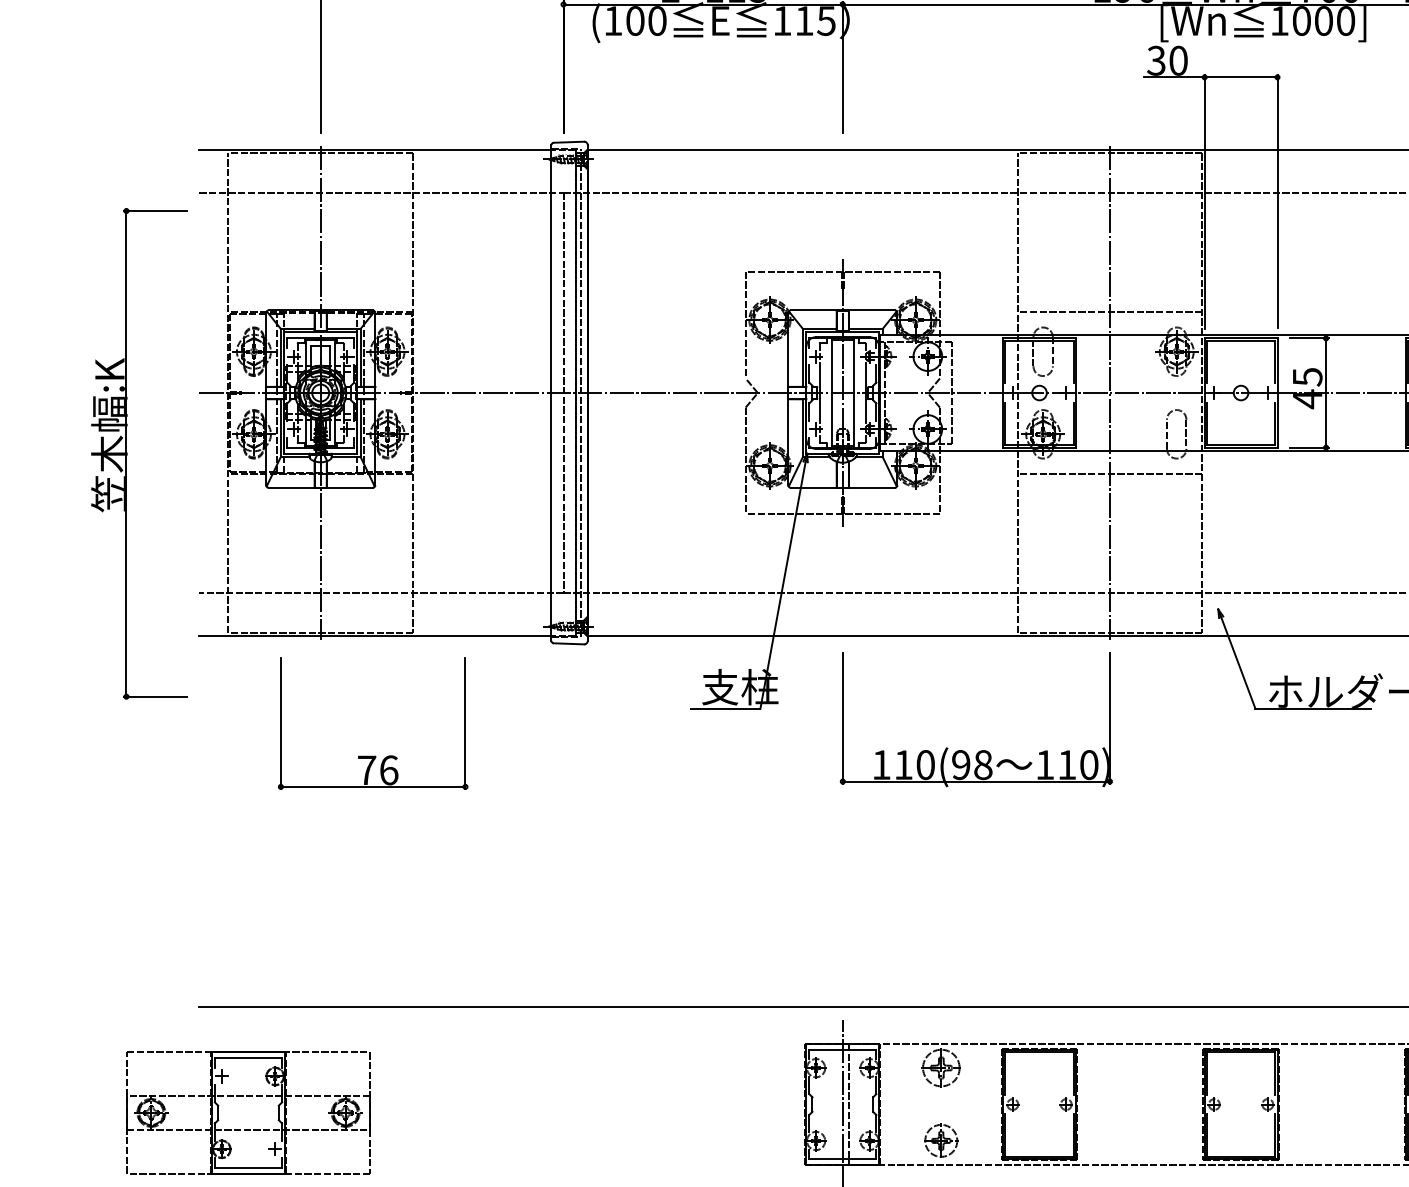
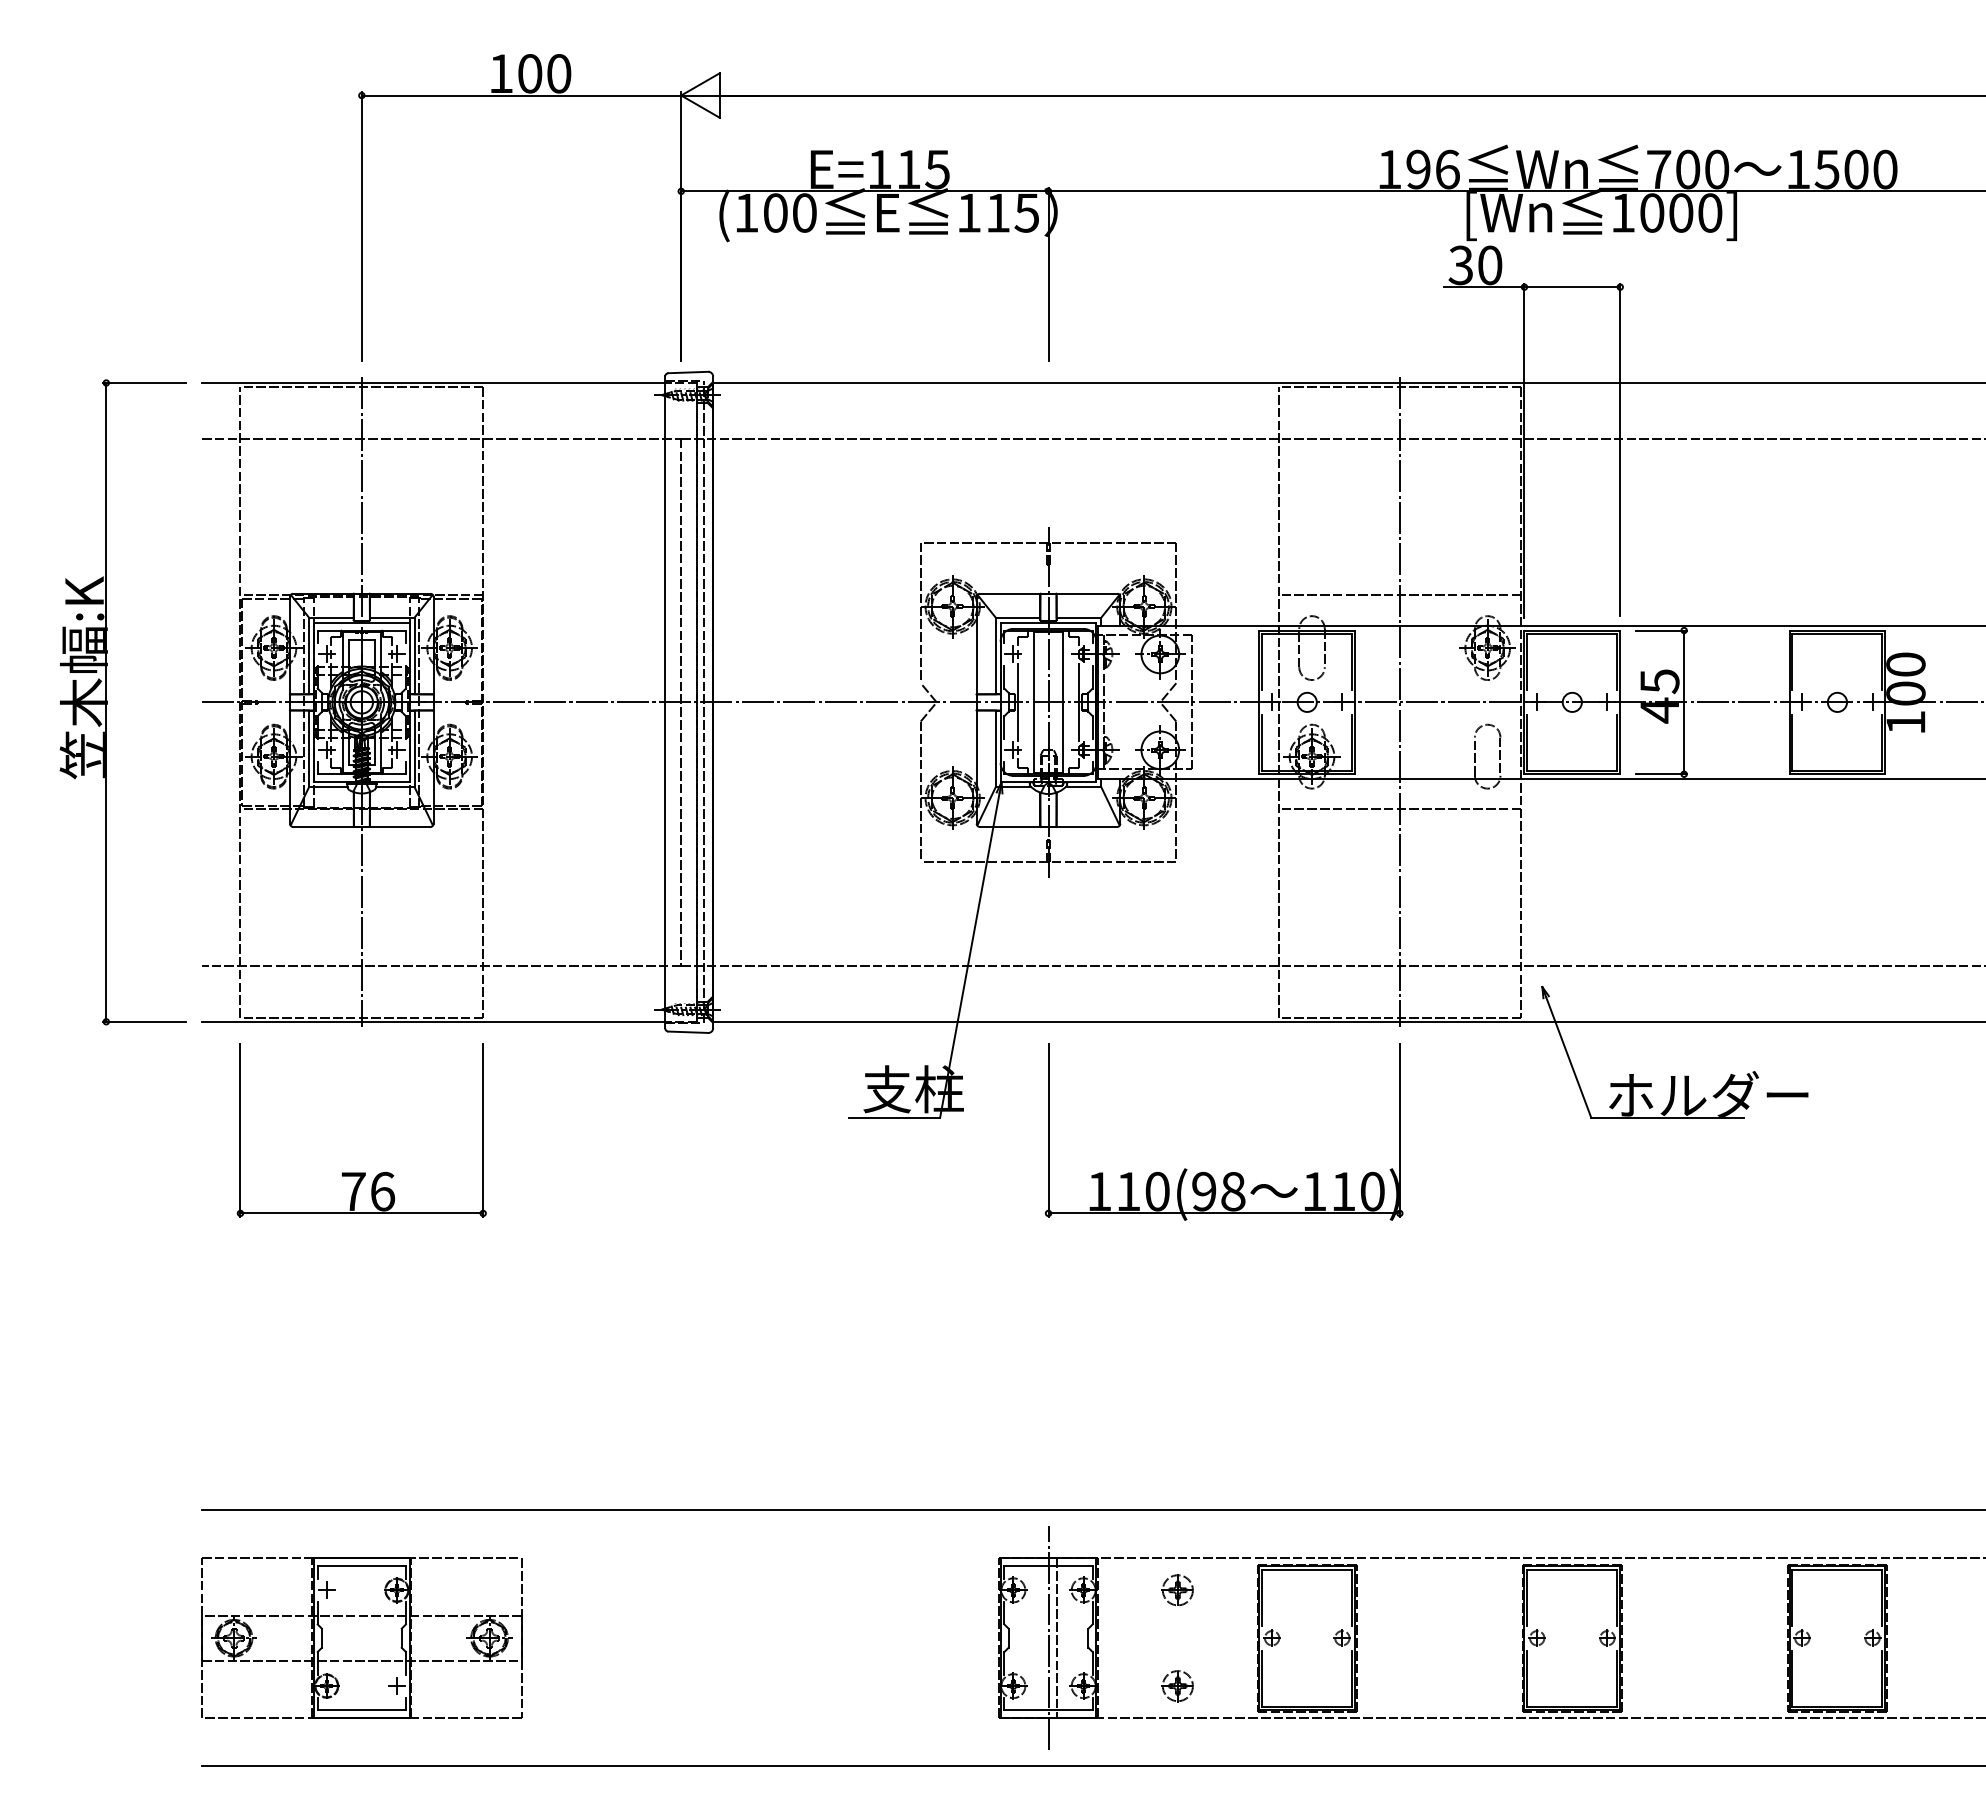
part: (127, 453) -> (107, 702), moved
part: (372, 755) -> (361, 1172), moved
part: (940, 1068) -> (1177, 1590), size x0.62
part: (248, 1112) -> (361, 1637), moved
part: (940, 1141) -> (1177, 1686), size x0.71

